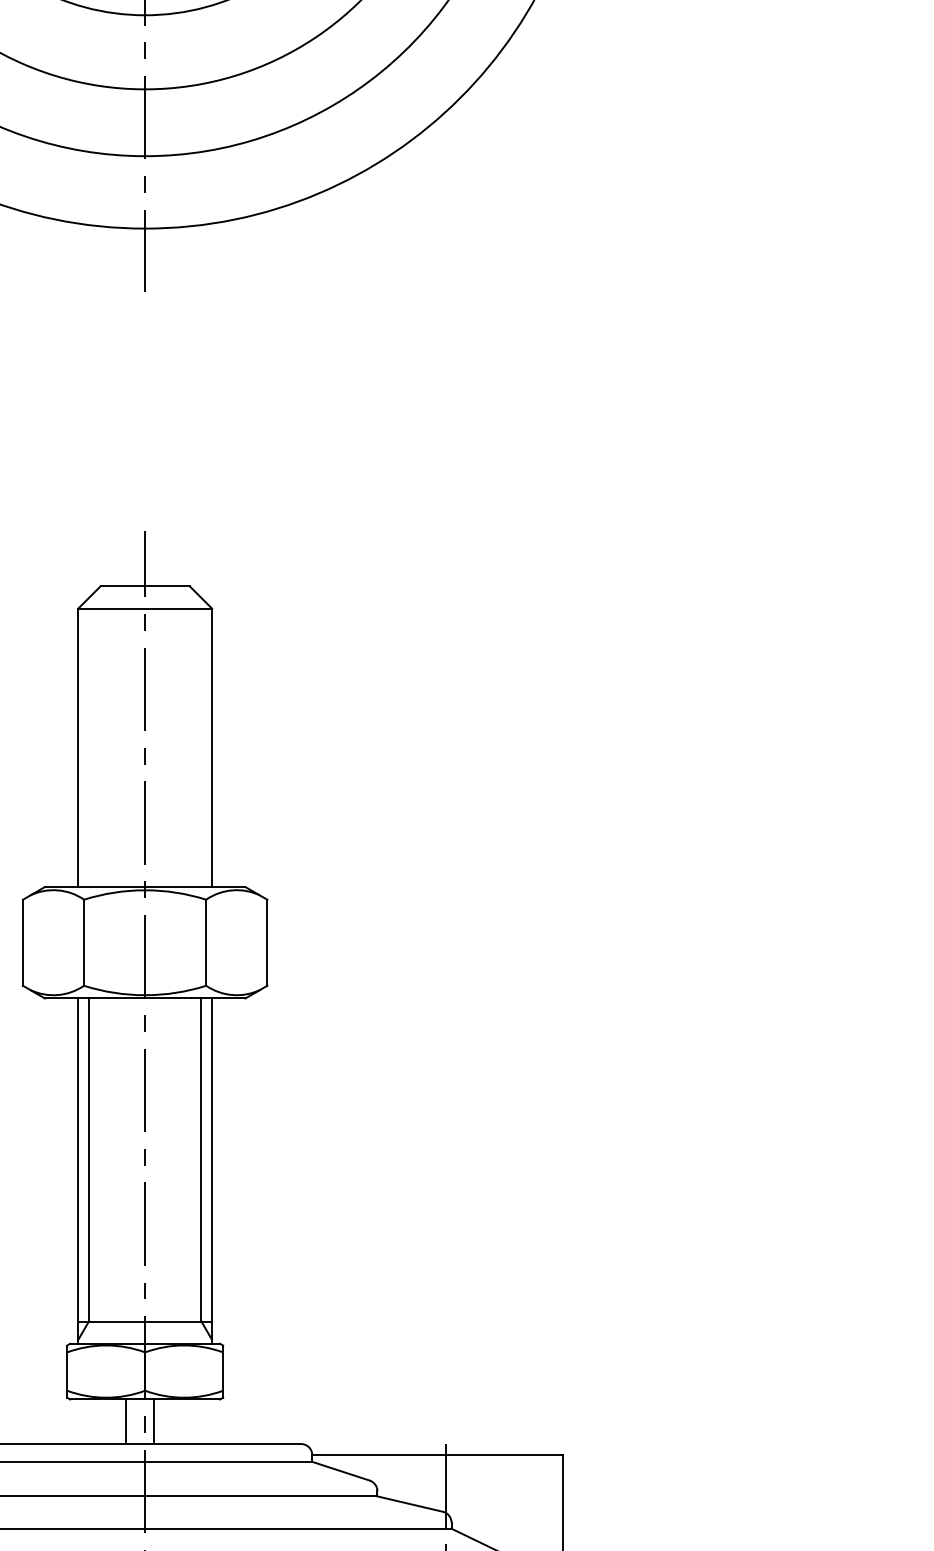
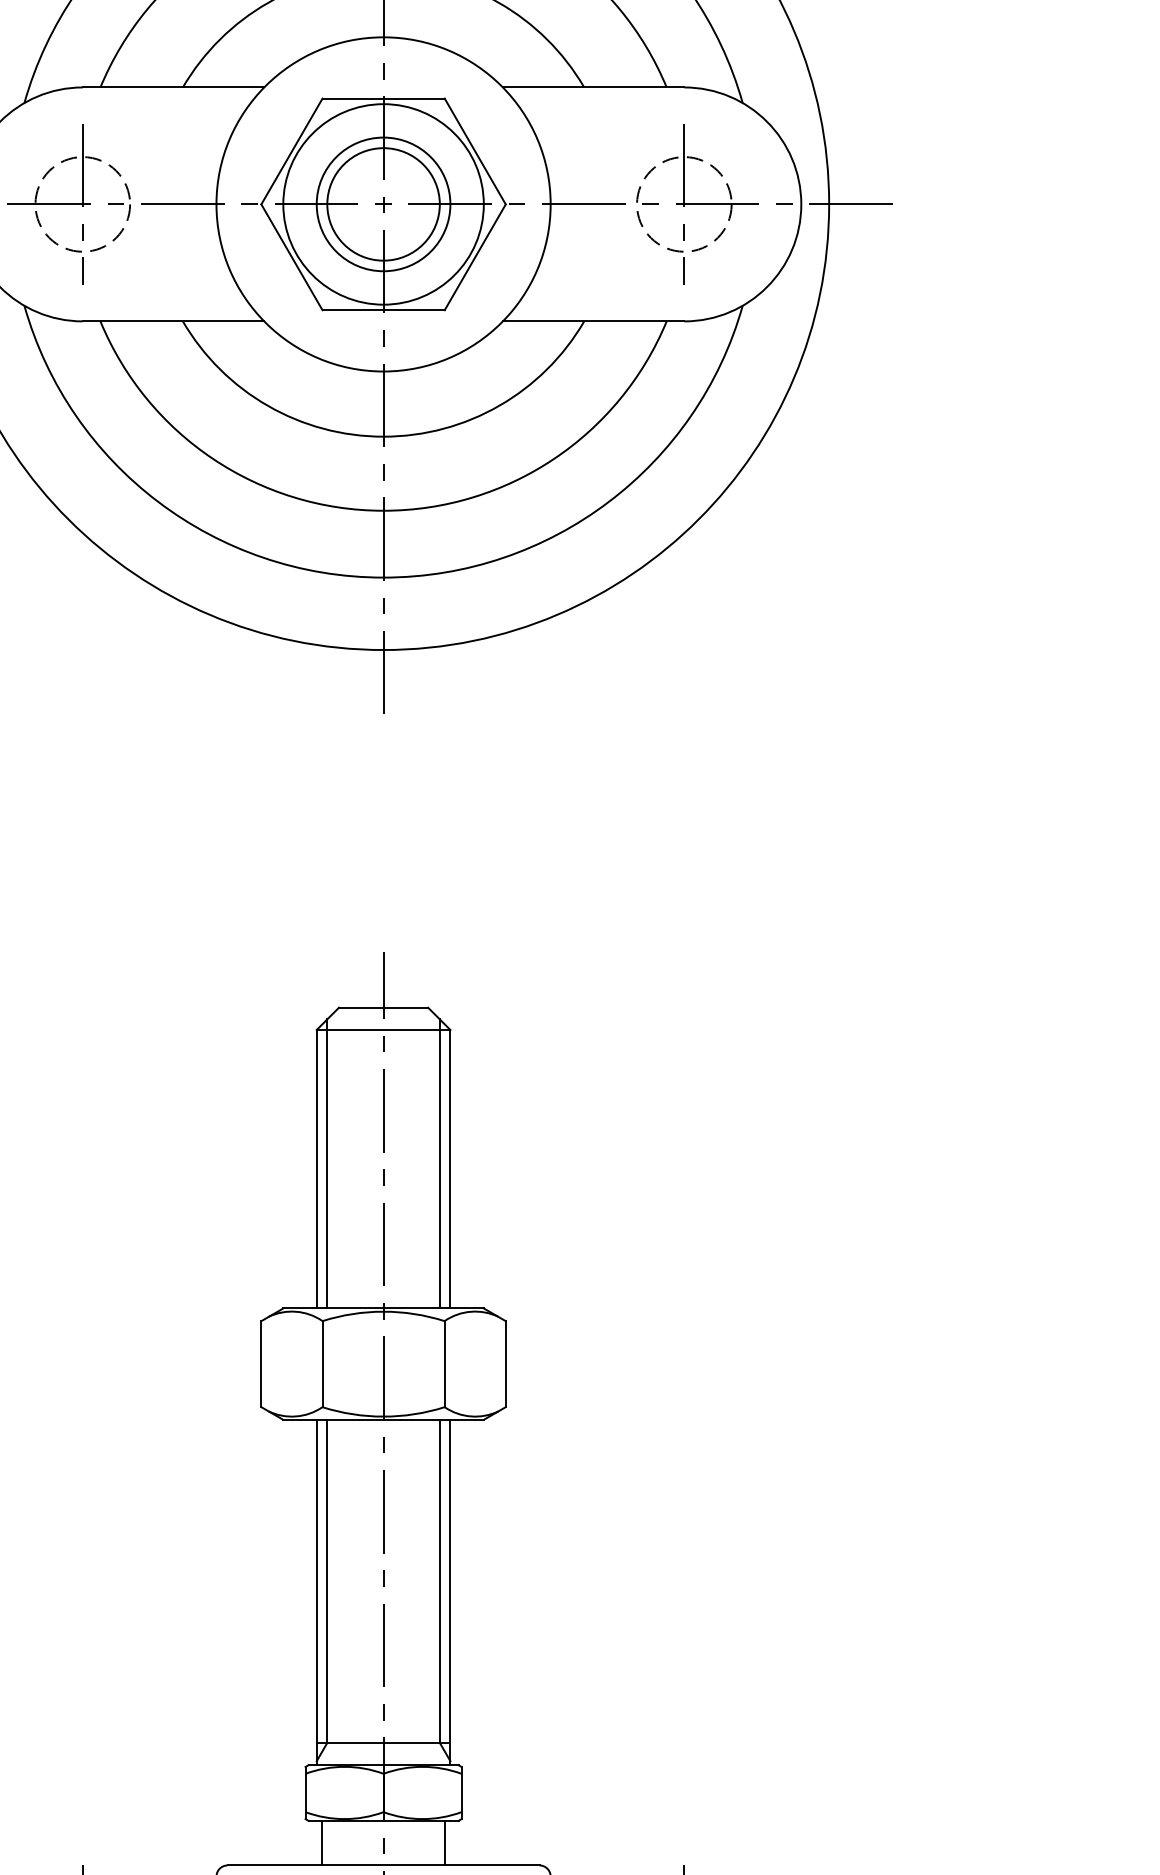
line: (89, 742) -> (327, 1163), added
line: (201, 742) -> (439, 1163), added
line: (126, 1421) -> (322, 1842), moved
line: (154, 1421) -> (444, 1842), moved

